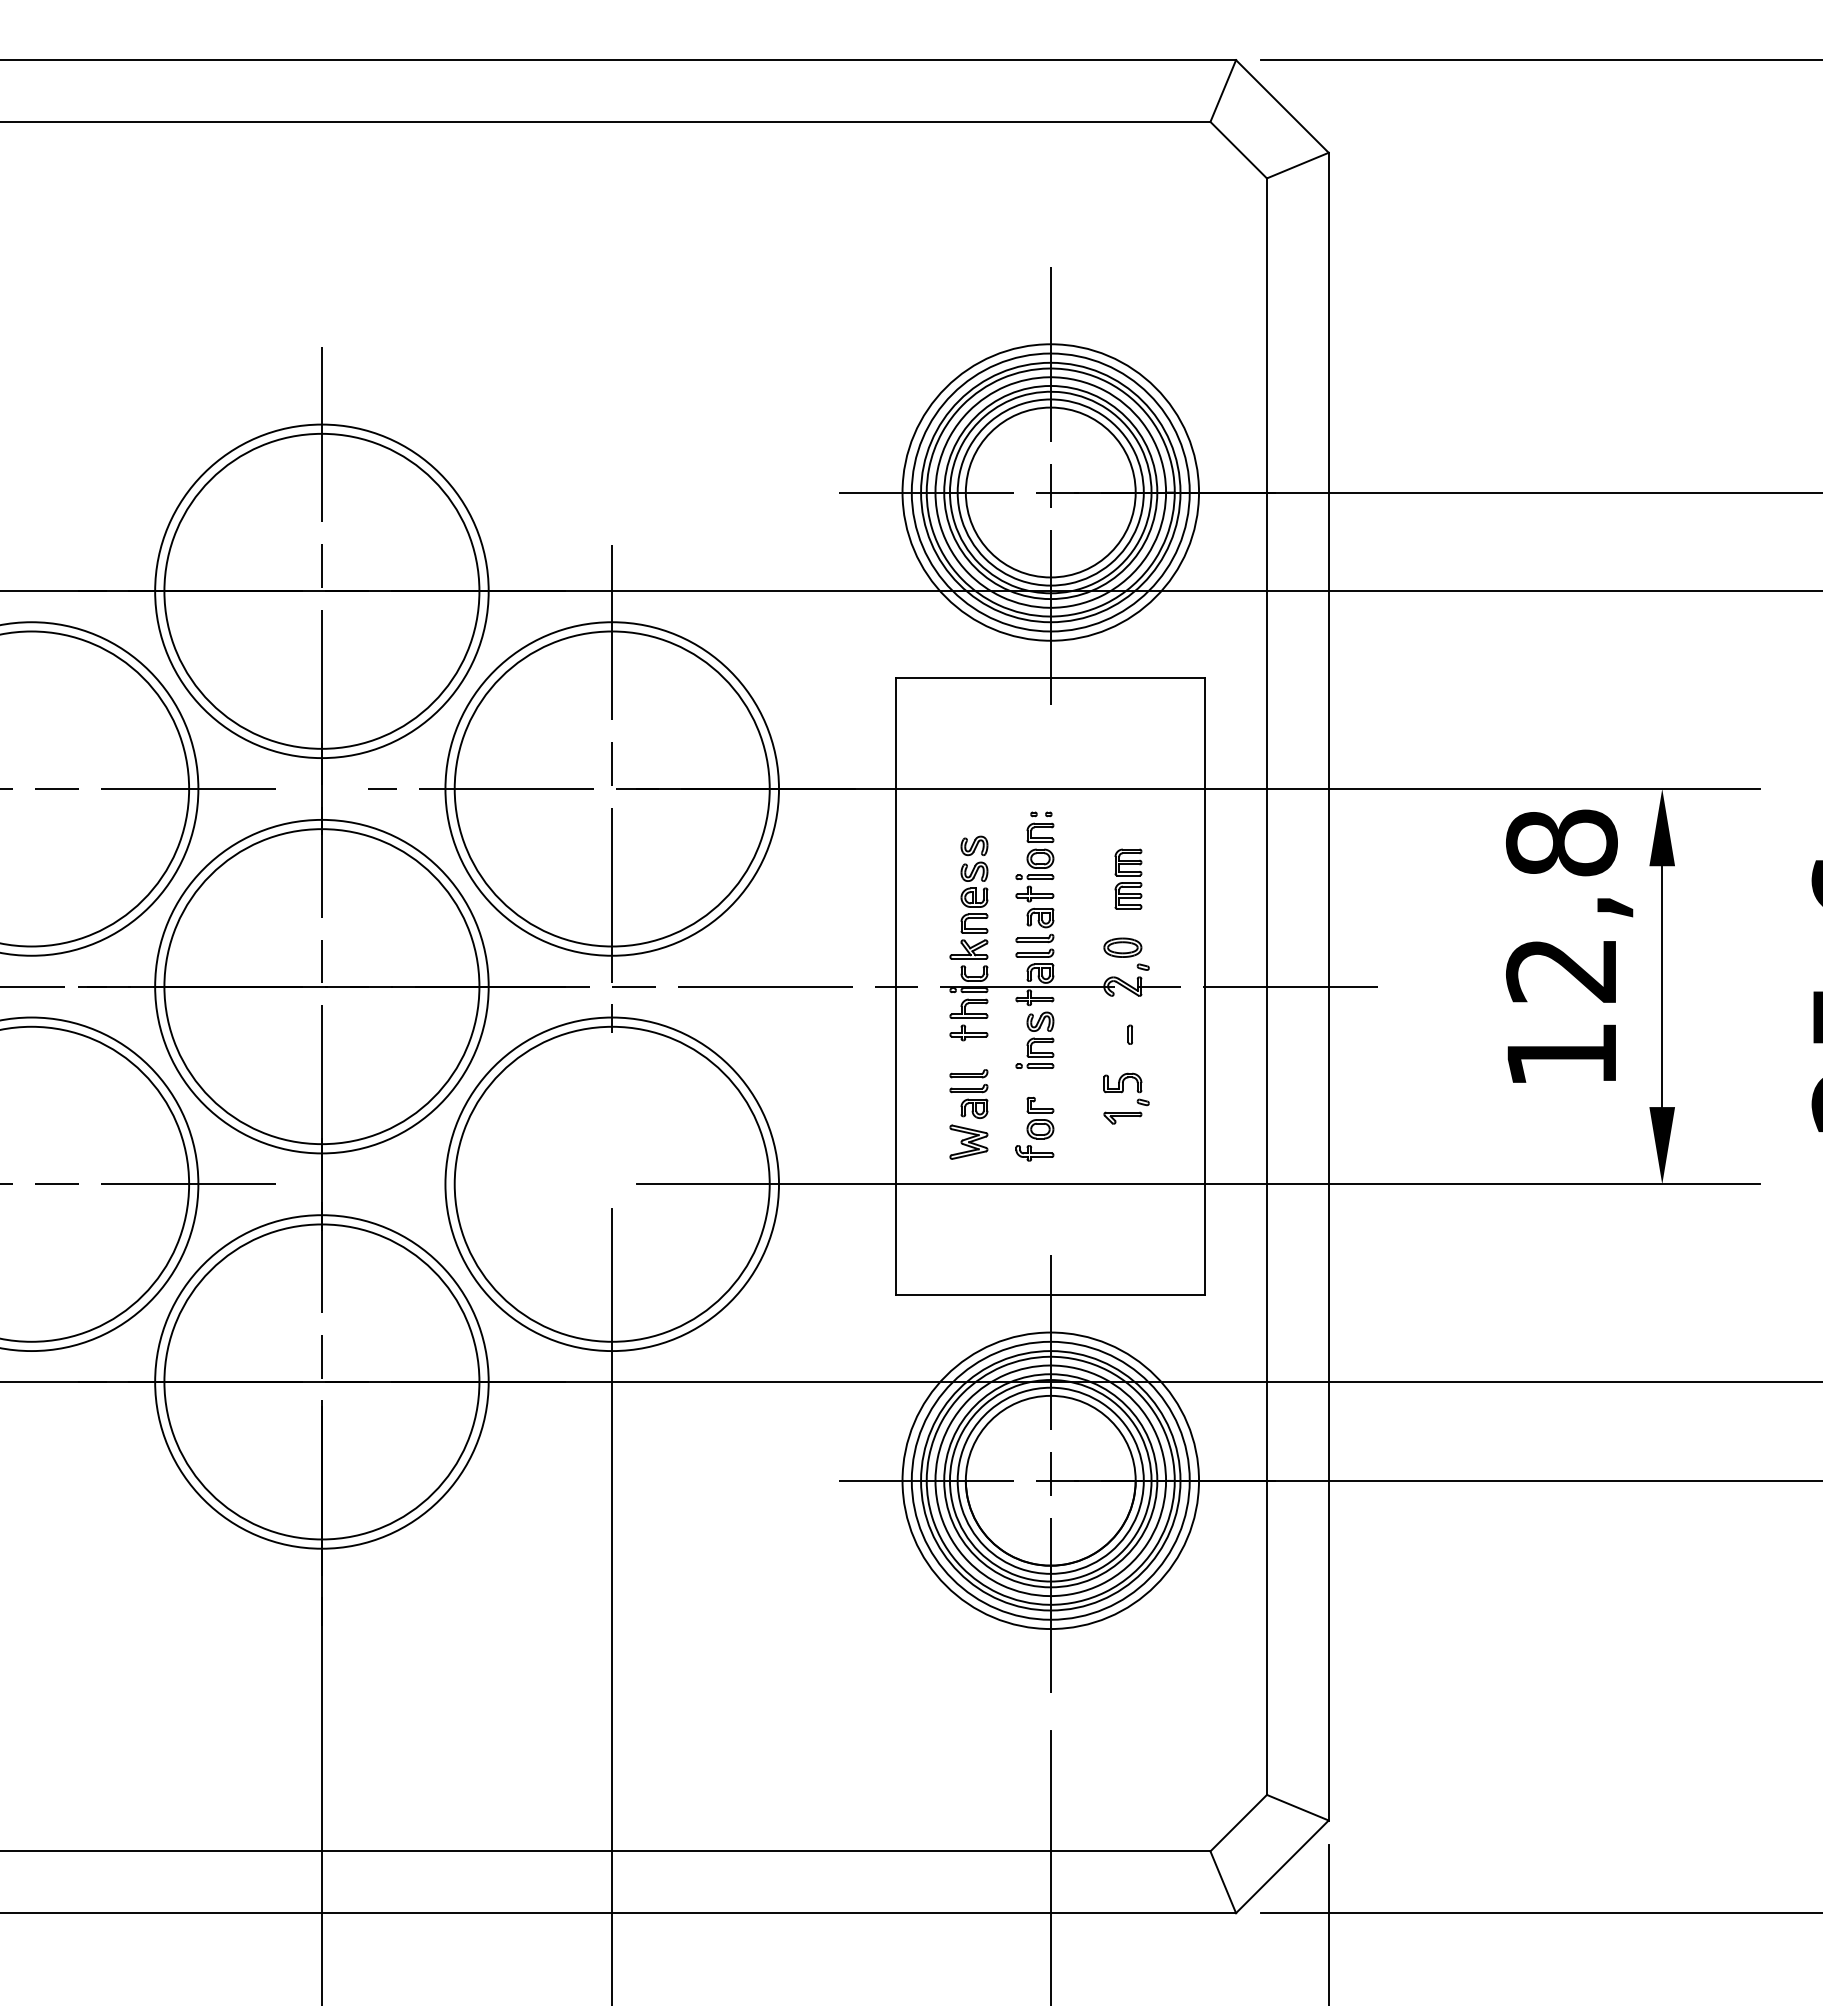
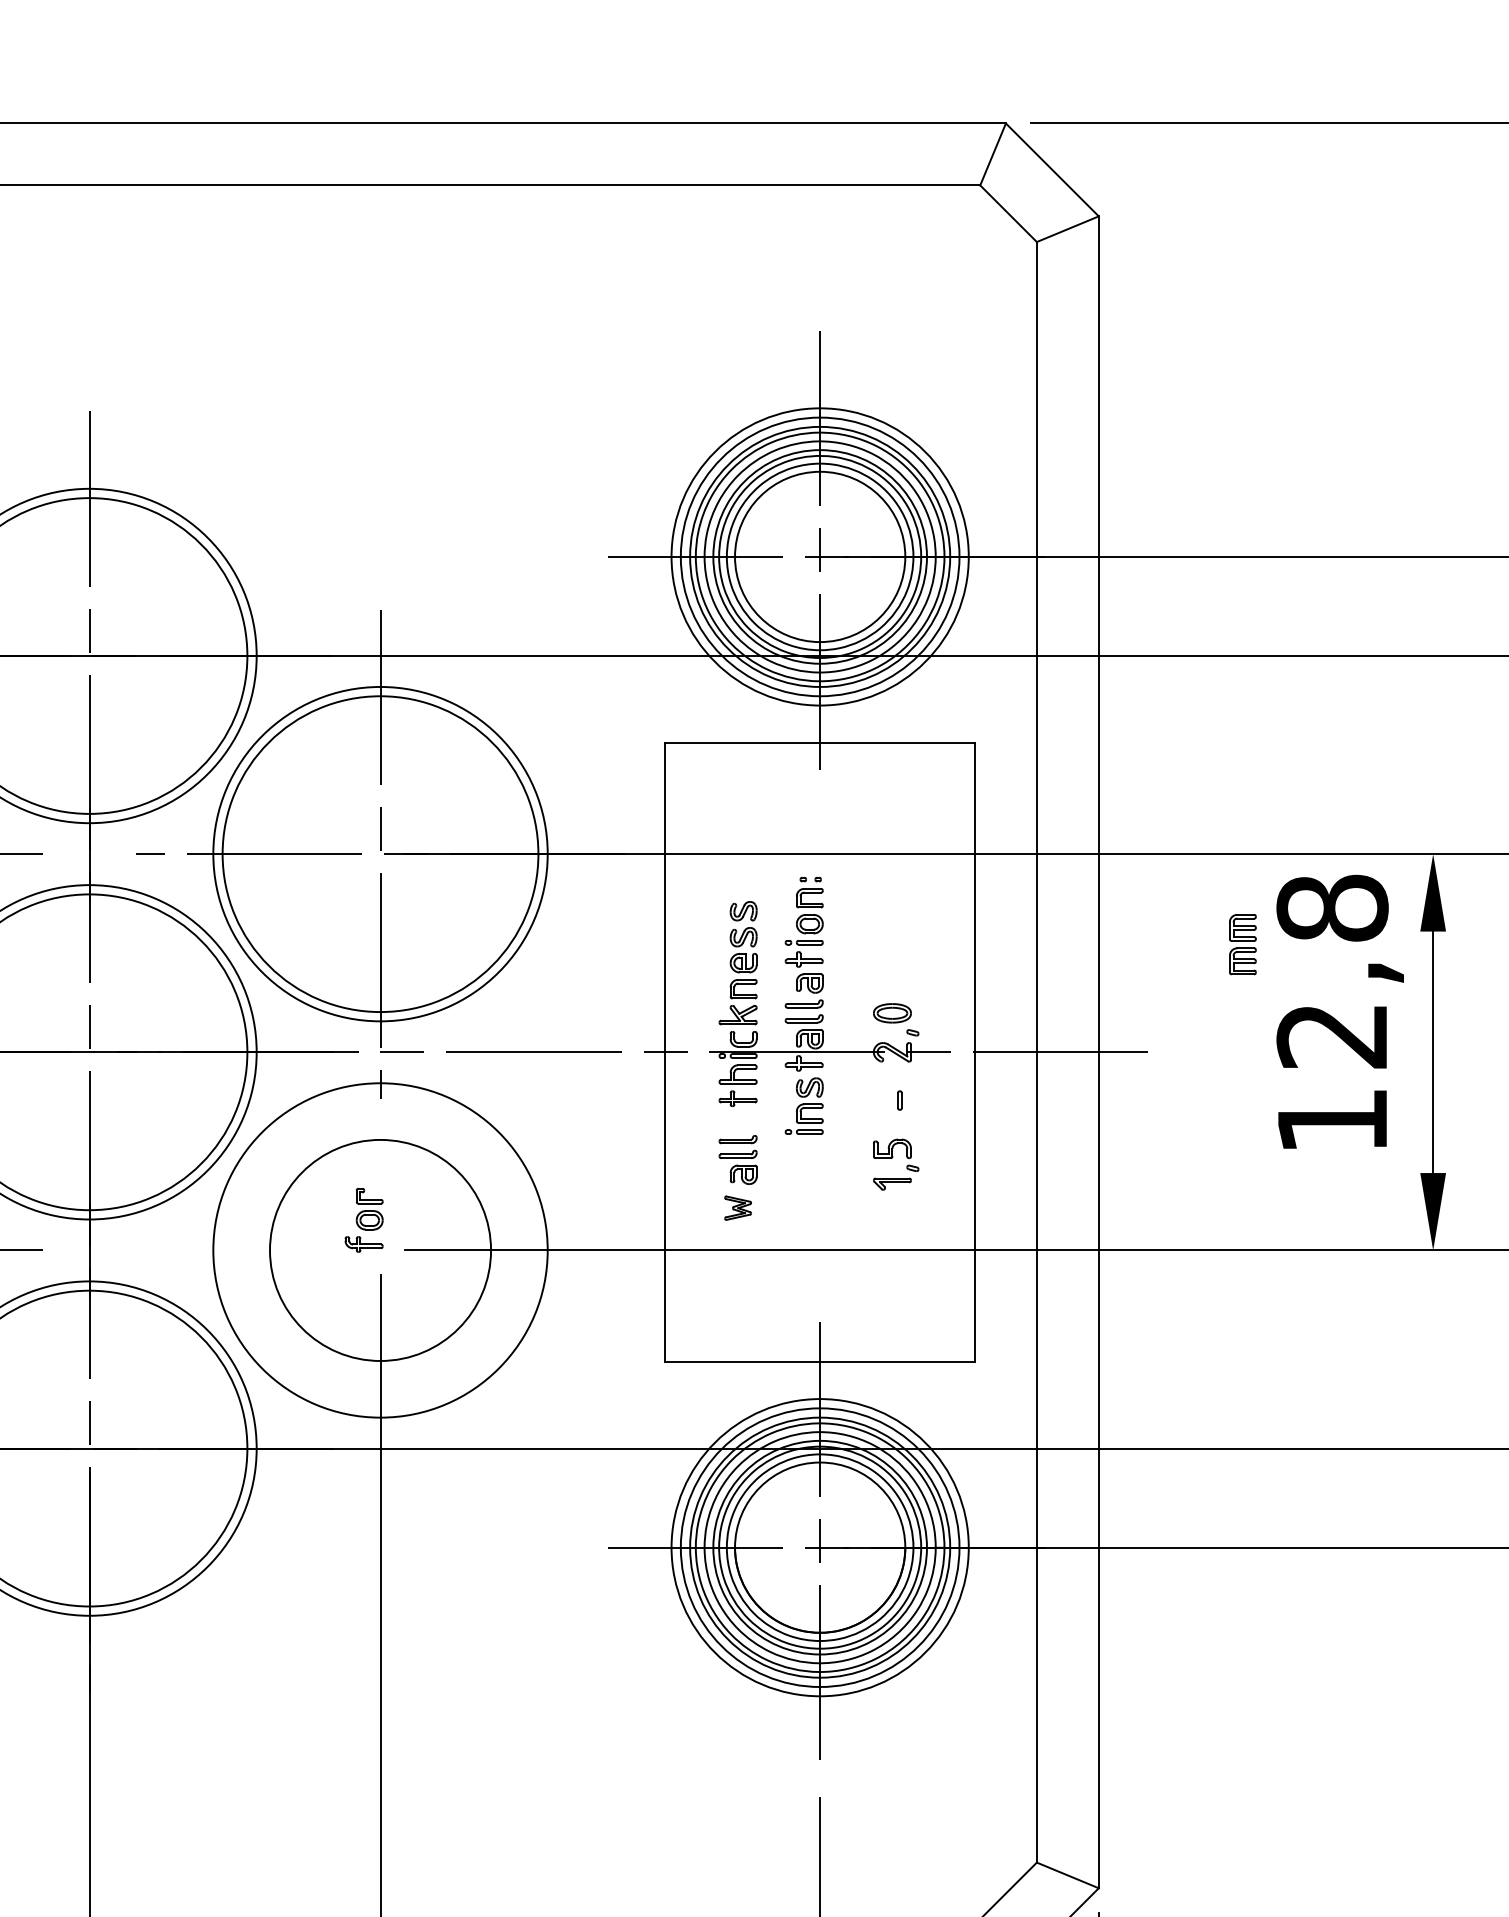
part: (1128, 878) -> (1242, 943), moved
part: (1034, 1128) -> (363, 1219), moved
part: (968, 1141) -> (737, 1207), size x0.7
circle: (611, 1183) -> (379, 1249), size x0.7

